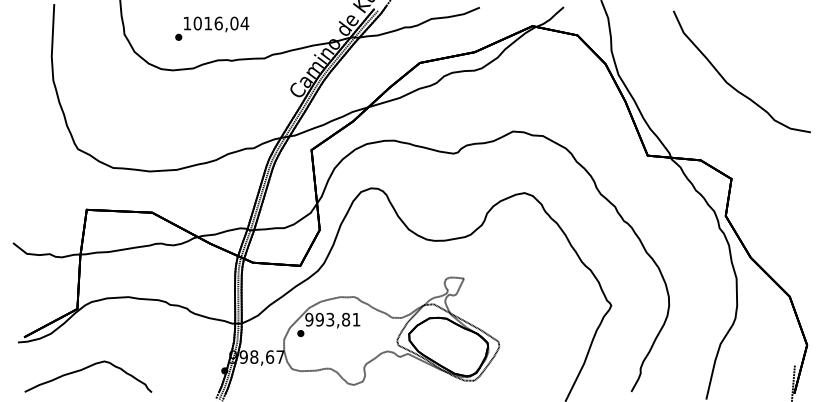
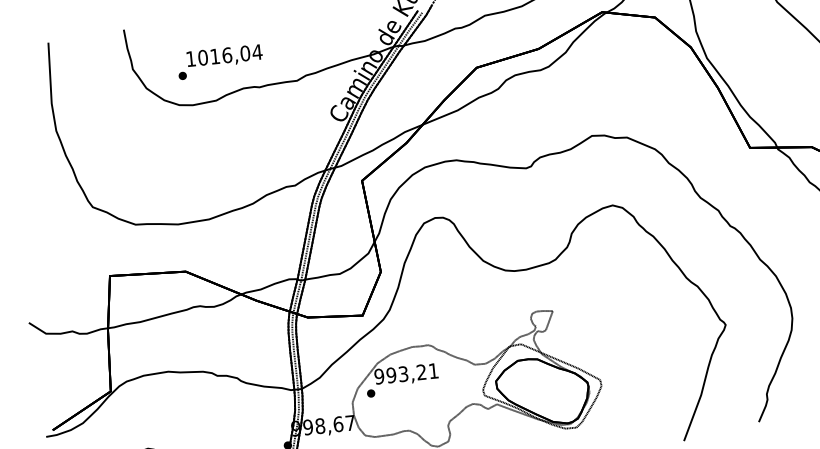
text: (212, 28) -> (220, 61), moved
text: (346, 319) -> (422, 372), 993,81 -> 993,21

